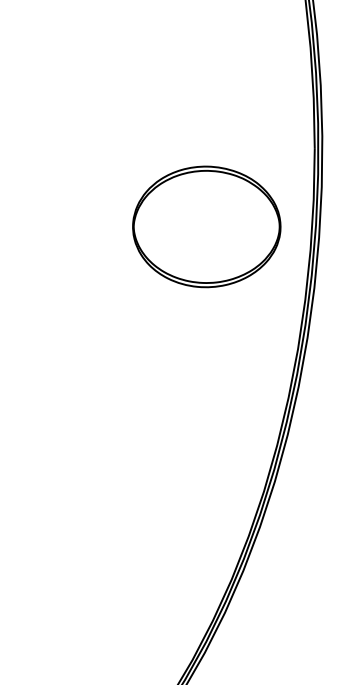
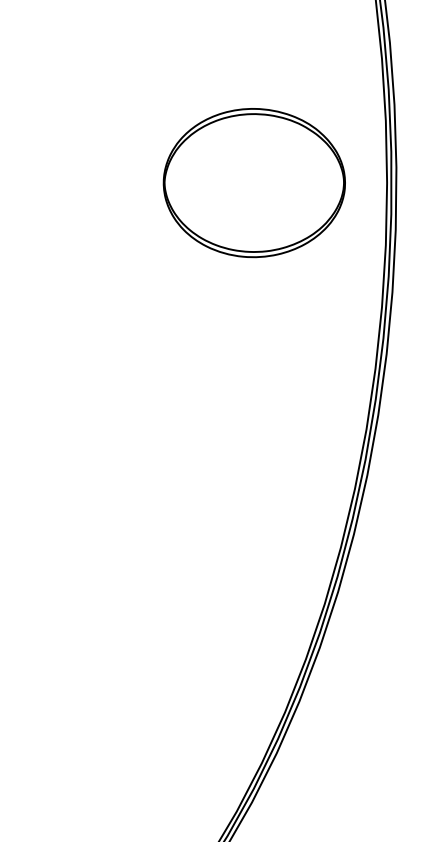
part: (206, 226) -> (254, 182), moved

